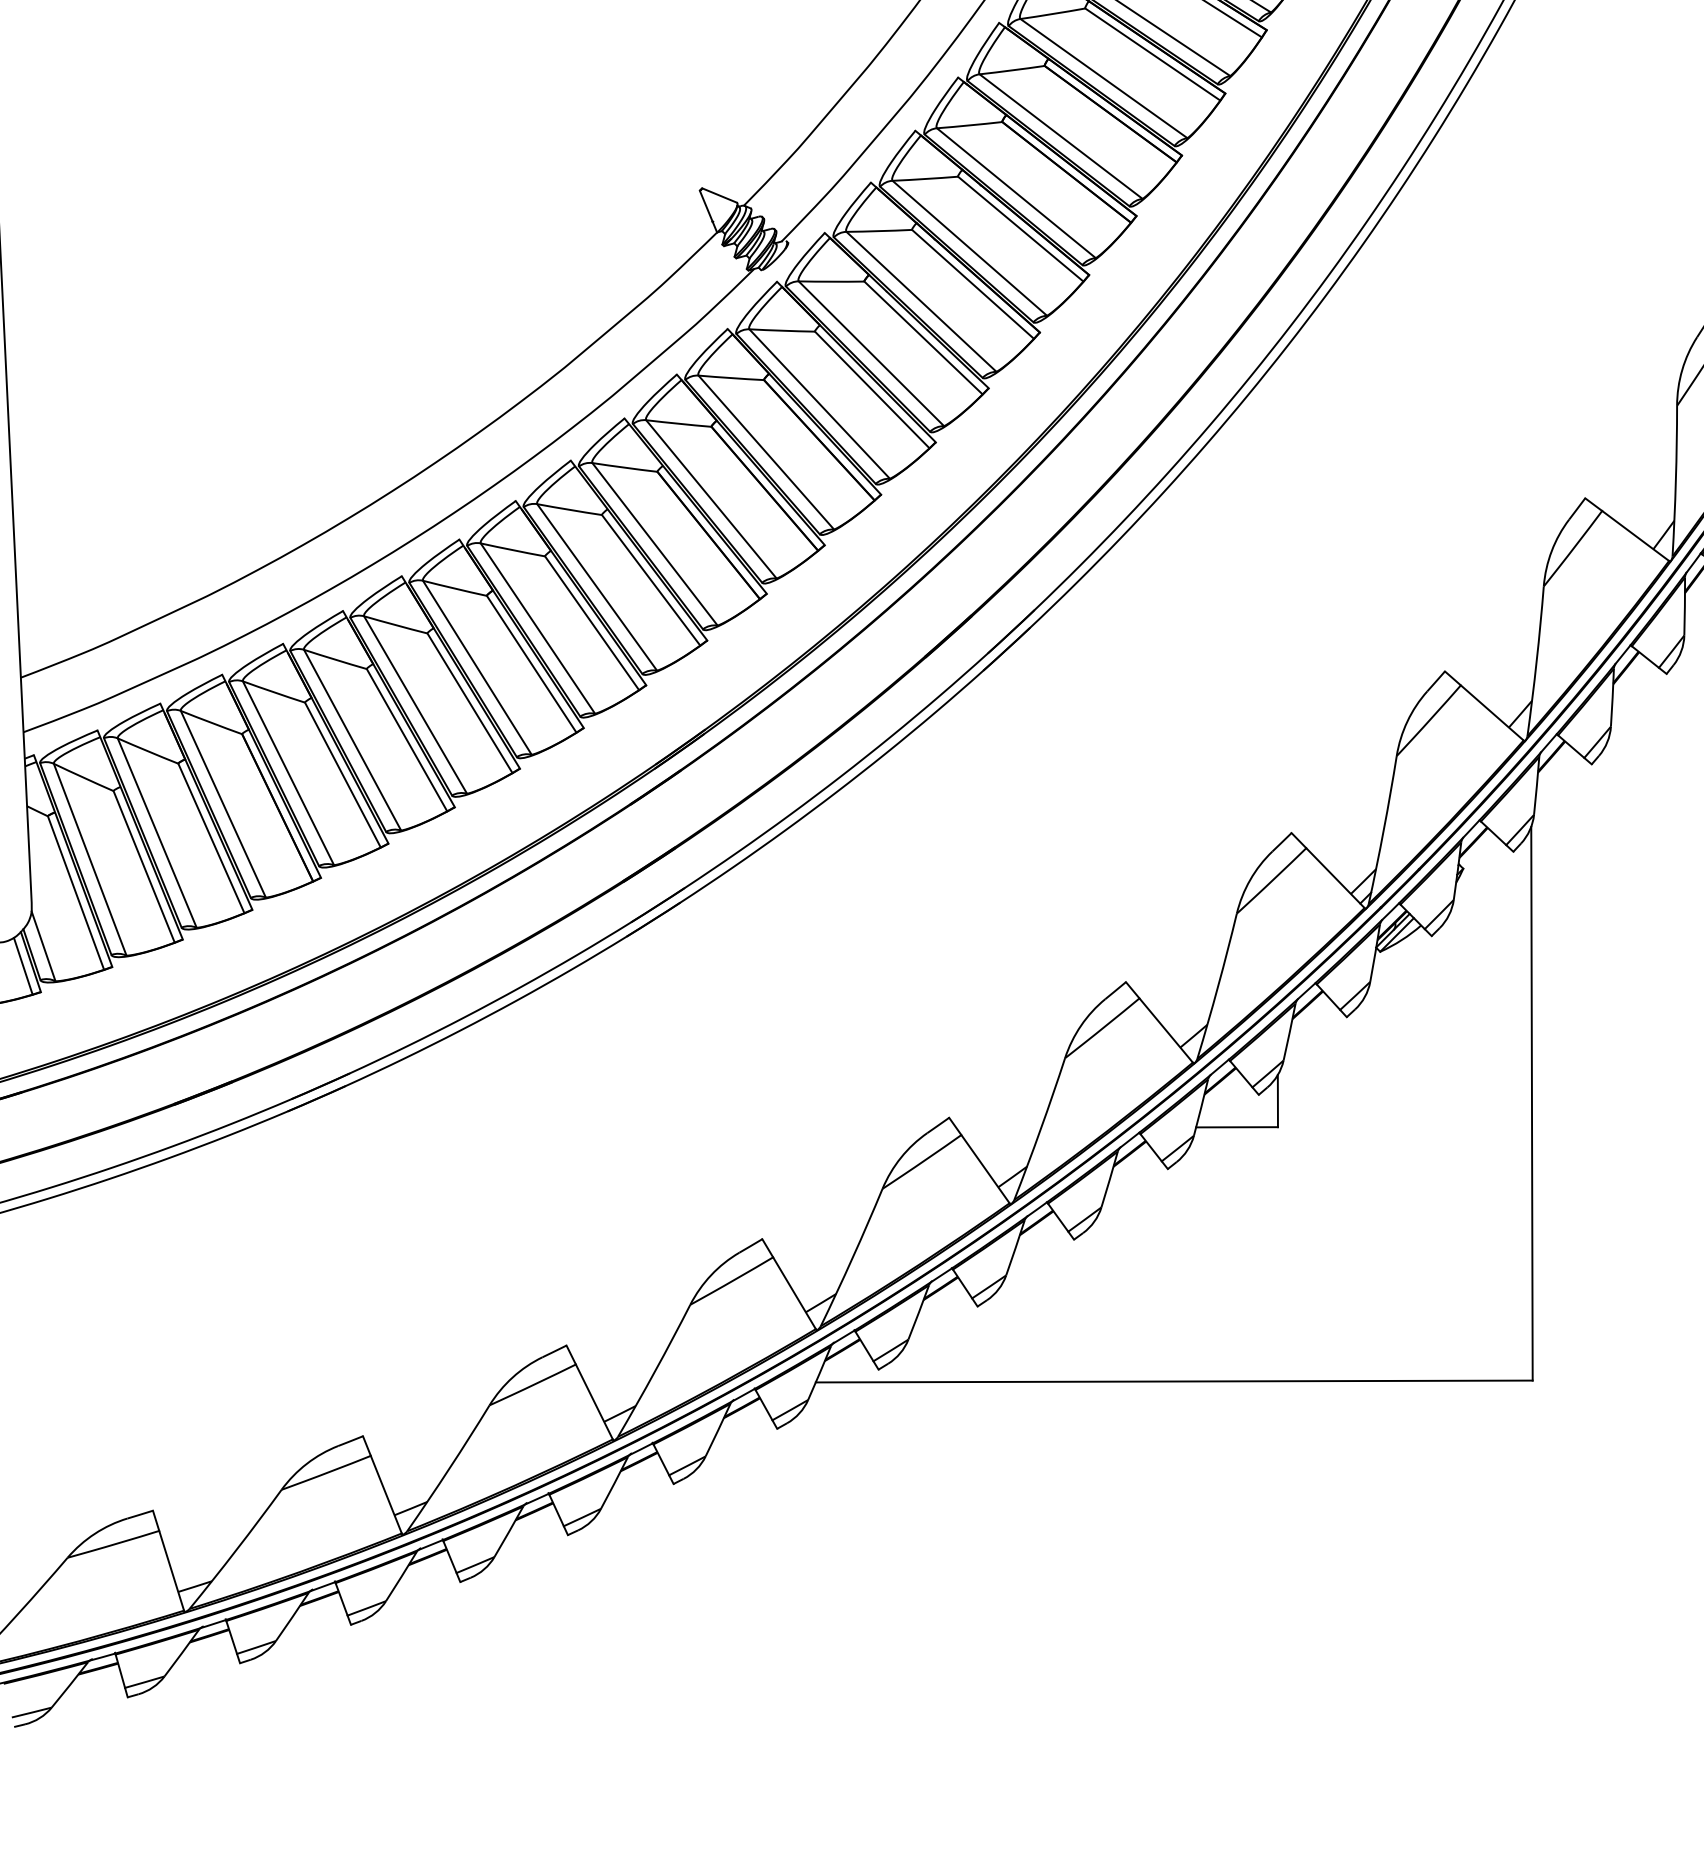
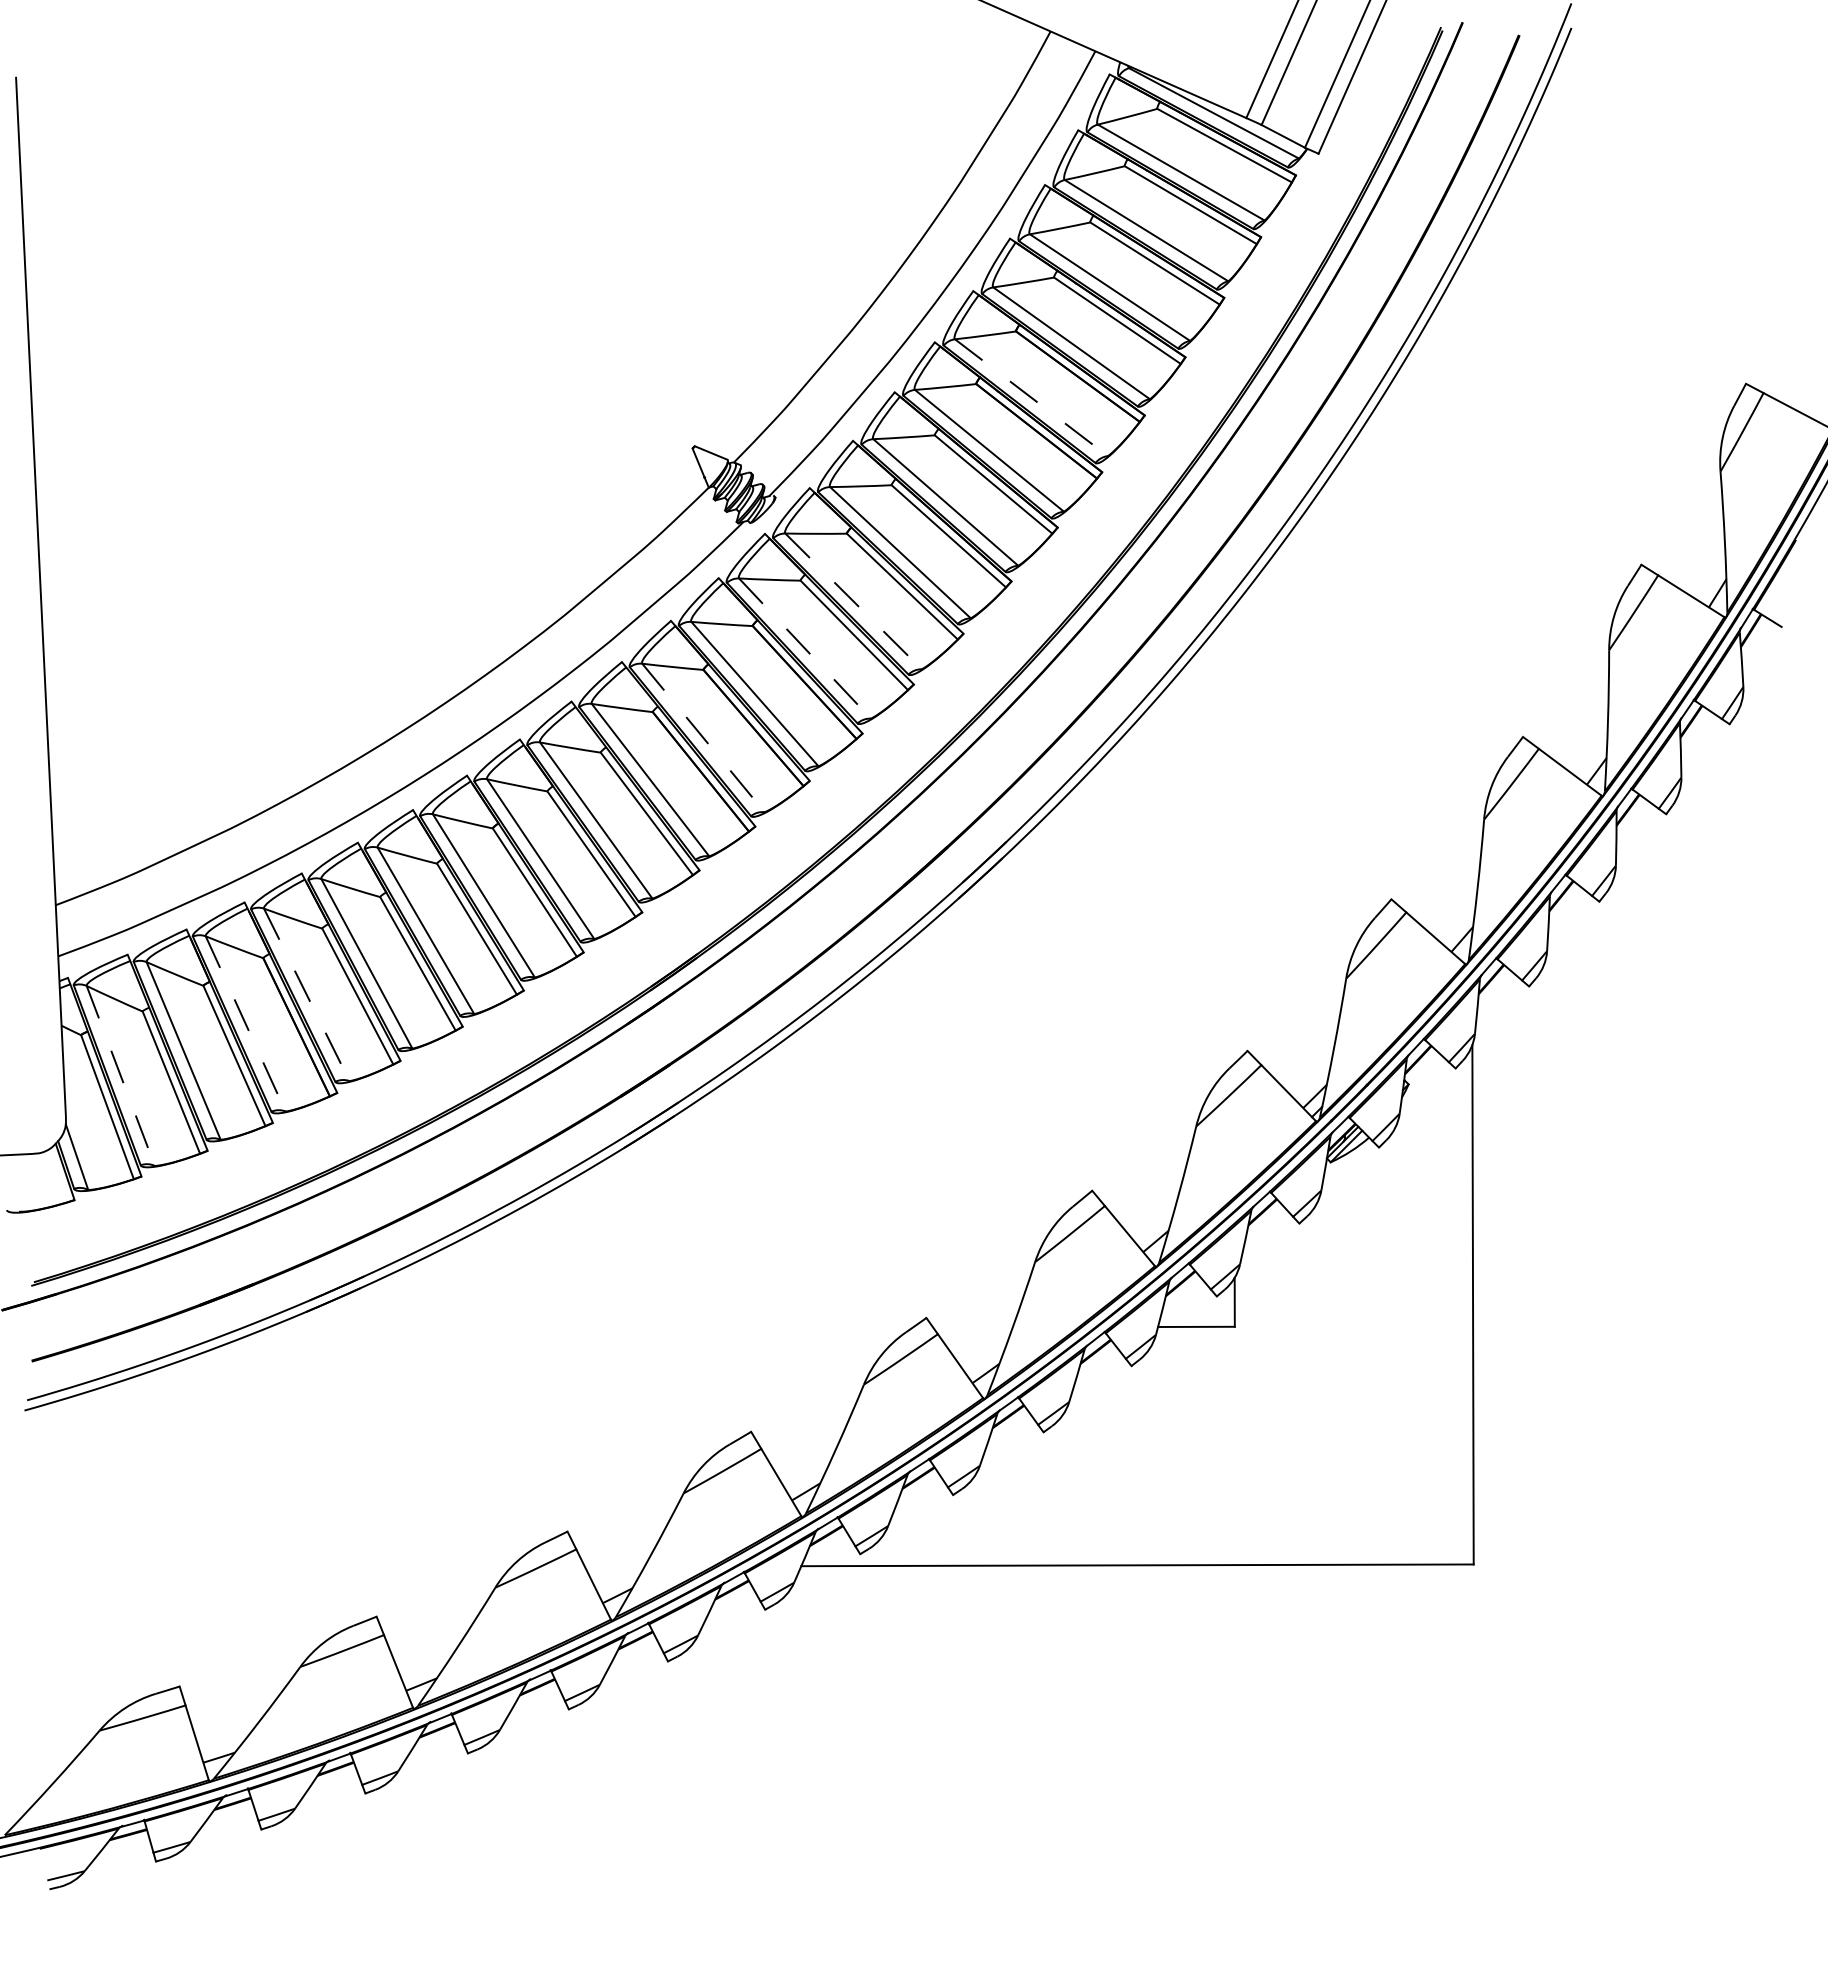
line: (1061, 137) -> (1031, 398), solid -> dashed
line: (871, 353) -> (853, 601), solid -> dashed
line: (820, 403) -> (805, 648), solid -> dashed
line: (711, 499) -> (703, 738), solid -> dashed
line: (289, 773) -> (307, 995), solid -> dashed
line: (223, 804) -> (245, 1024), solid -> dashed
line: (89, 860) -> (120, 1076), solid -> dashed
line: (22, 965) -> (57, 1175), removed

